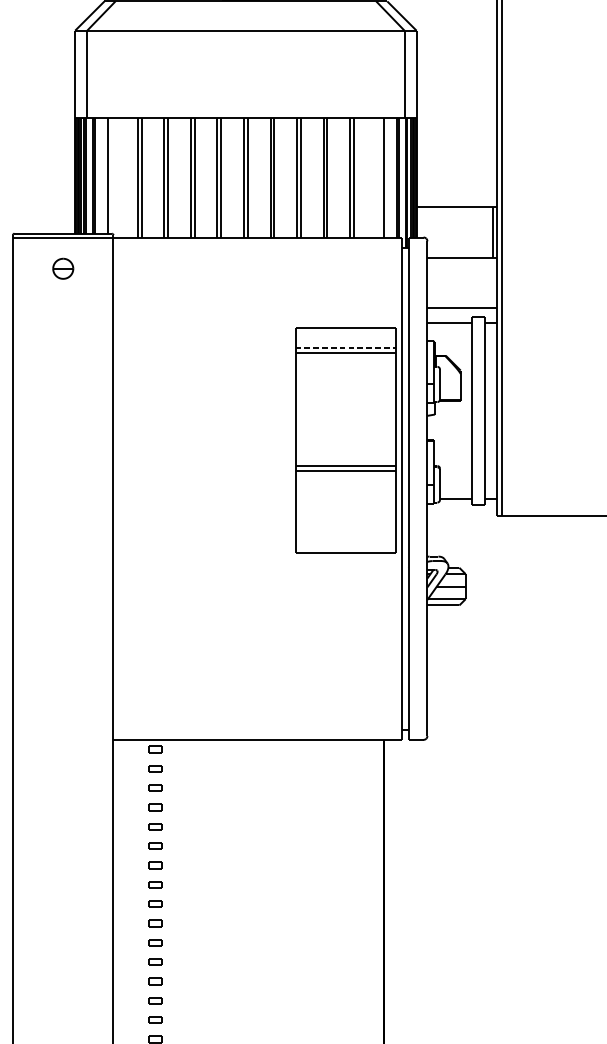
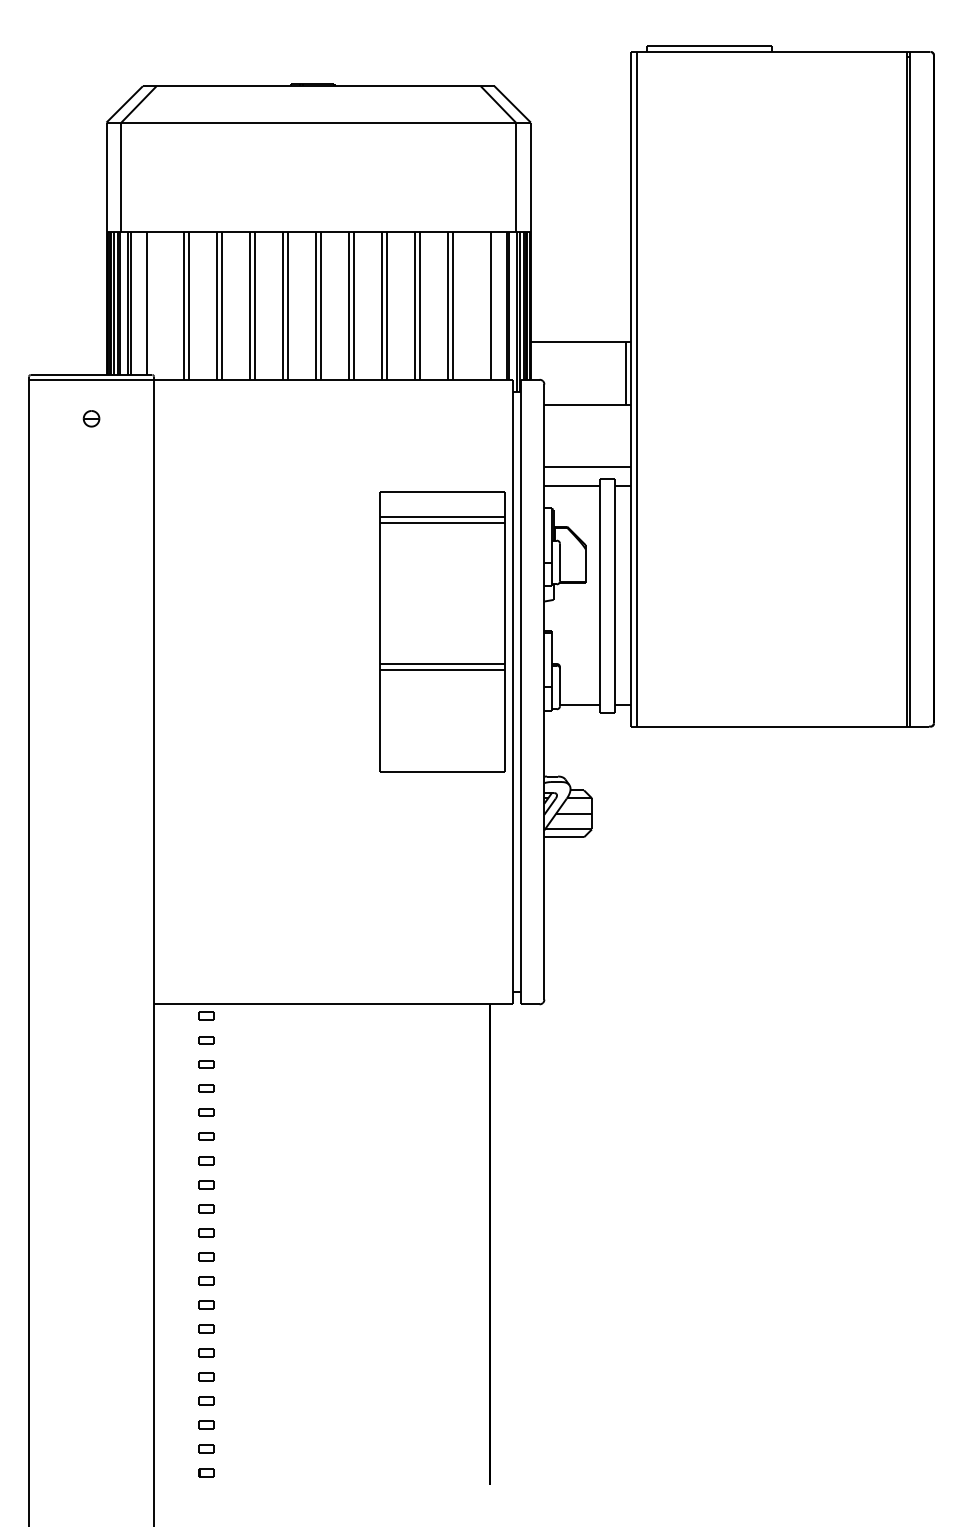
part: (63, 268) -> (91, 418), size x0.62
line: (346, 348) -> (443, 517), dashed -> solid

